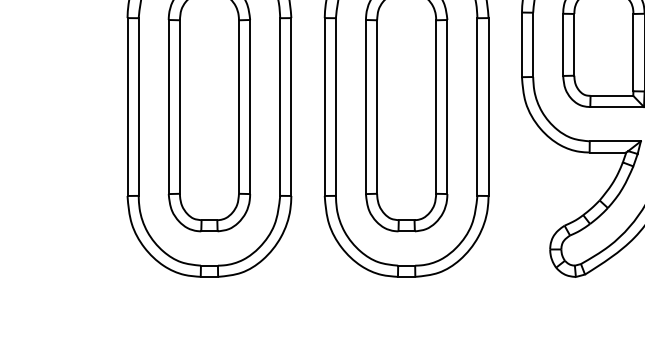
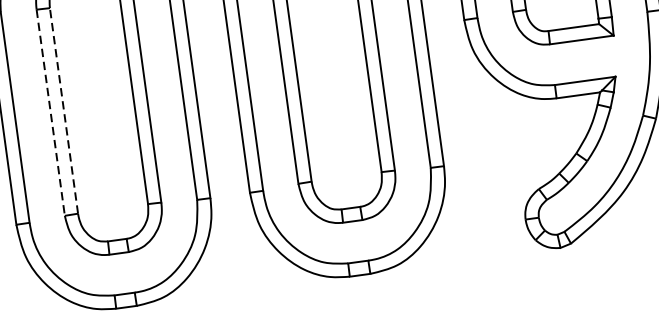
line: (168, 107) -> (50, 113), solid -> dashed
line: (179, 107) -> (63, 111), solid -> dashed

